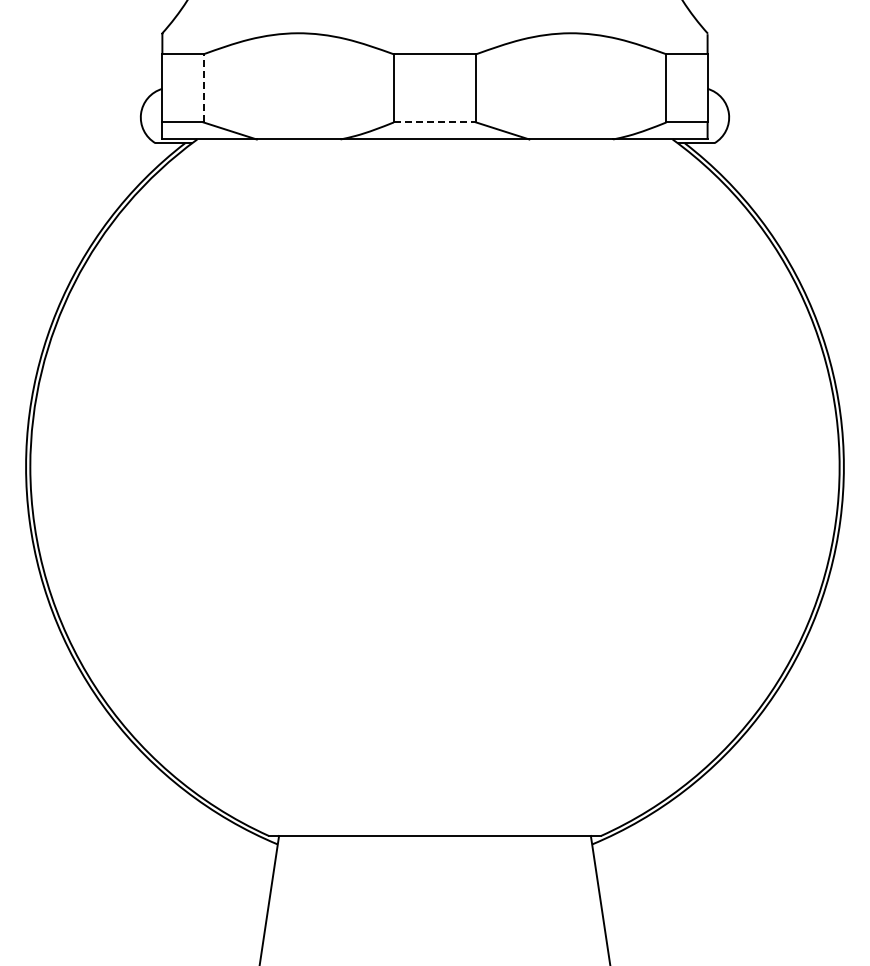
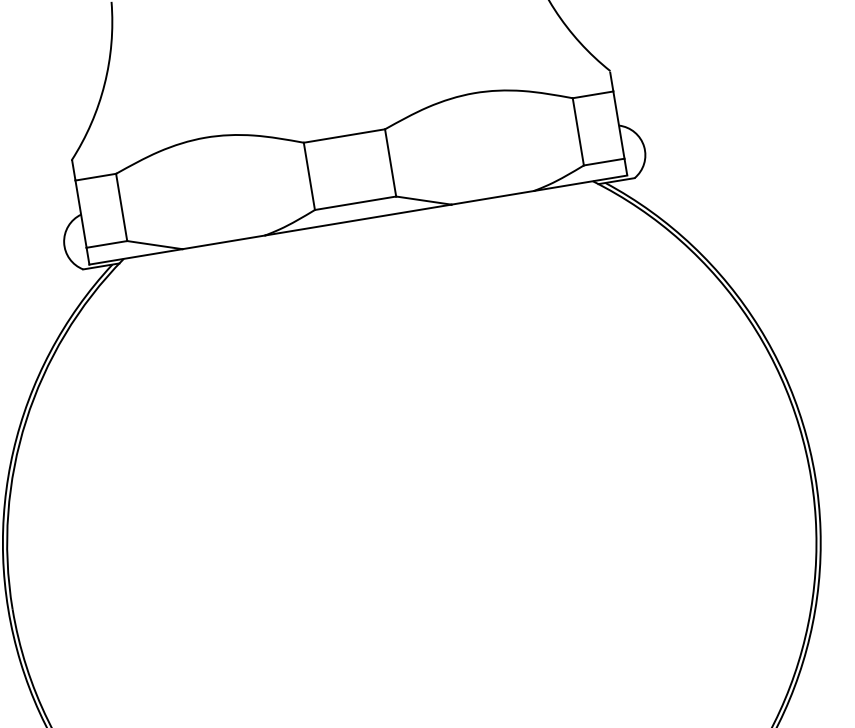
line: (203, 87) -> (121, 206), dashed -> solid
line: (435, 122) -> (356, 203), dashed -> solid

